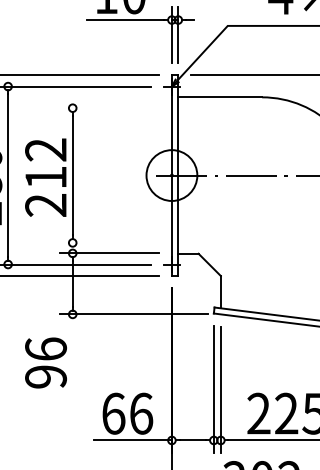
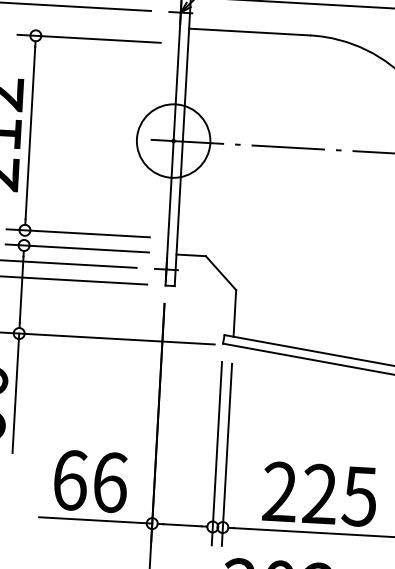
line: (109, 108) -> (88, 39), added
line: (109, 242) -> (78, 232), added
line: (72, 355) -> (15, 392), added

